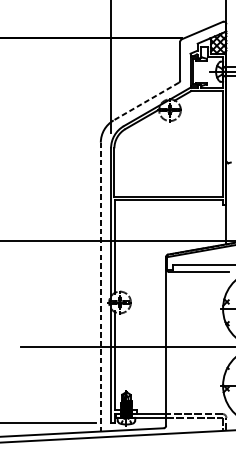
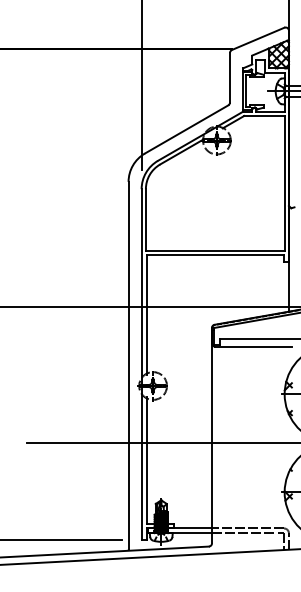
line: (146, 101) -> (186, 129), dashed -> solid
line: (100, 286) -> (128, 365), dashed -> solid

